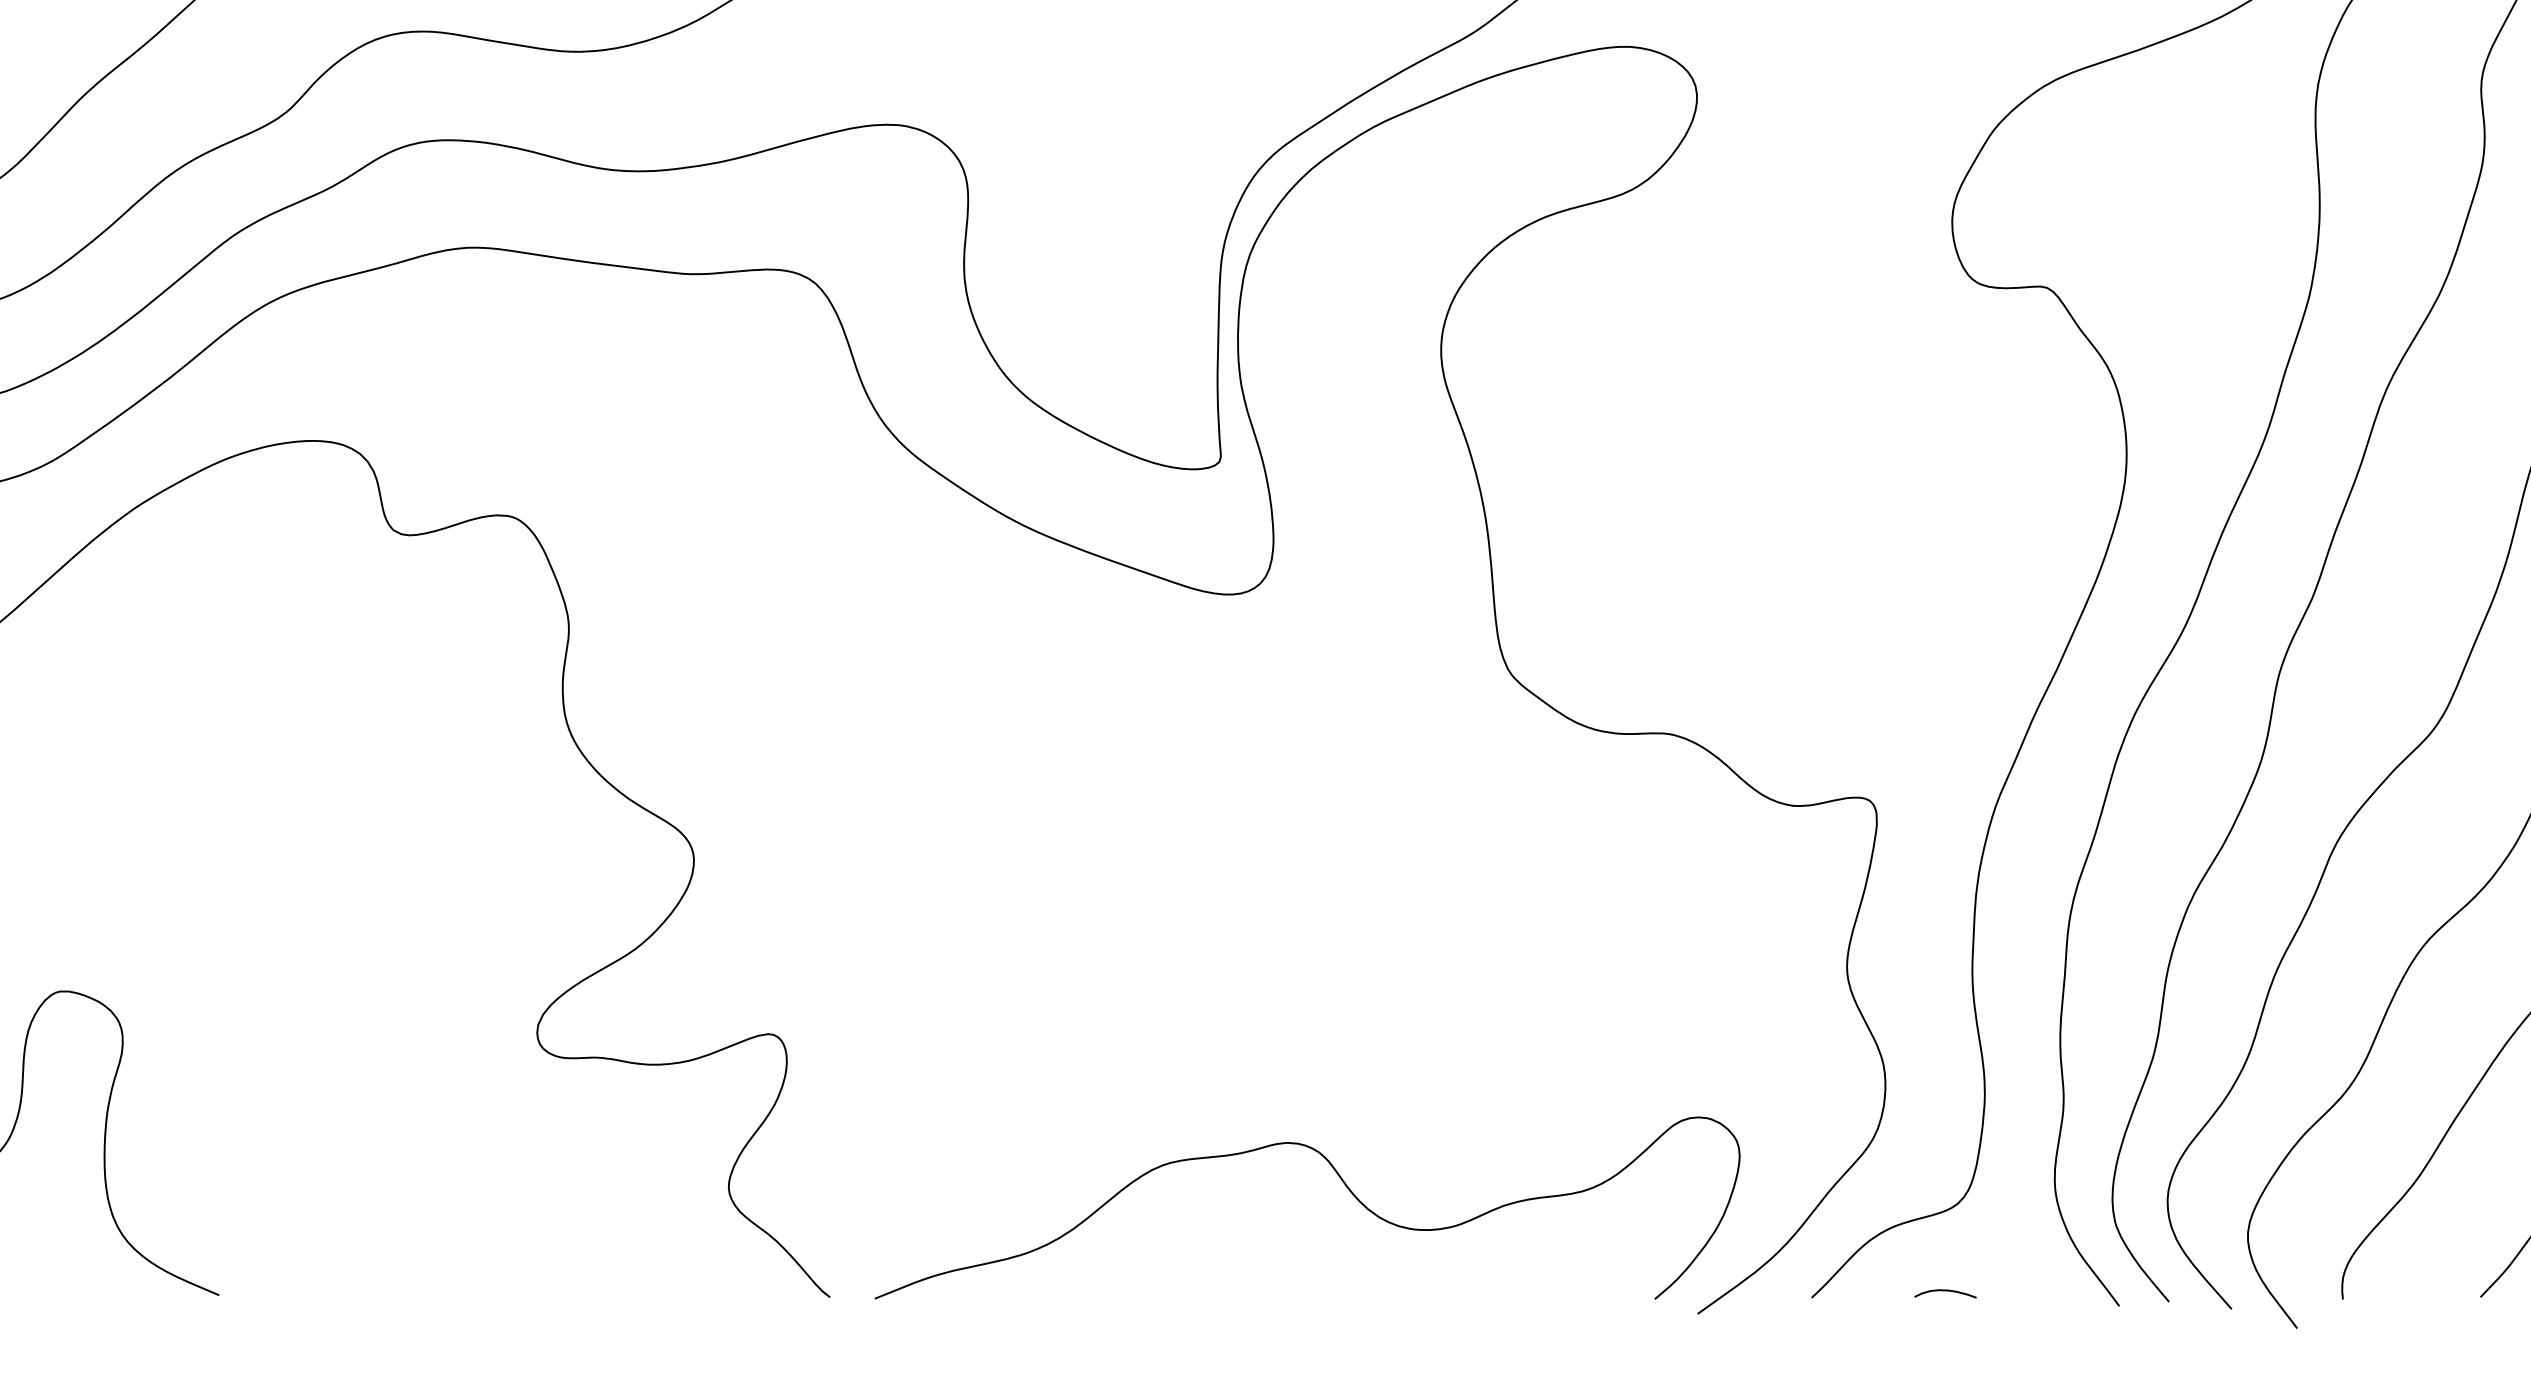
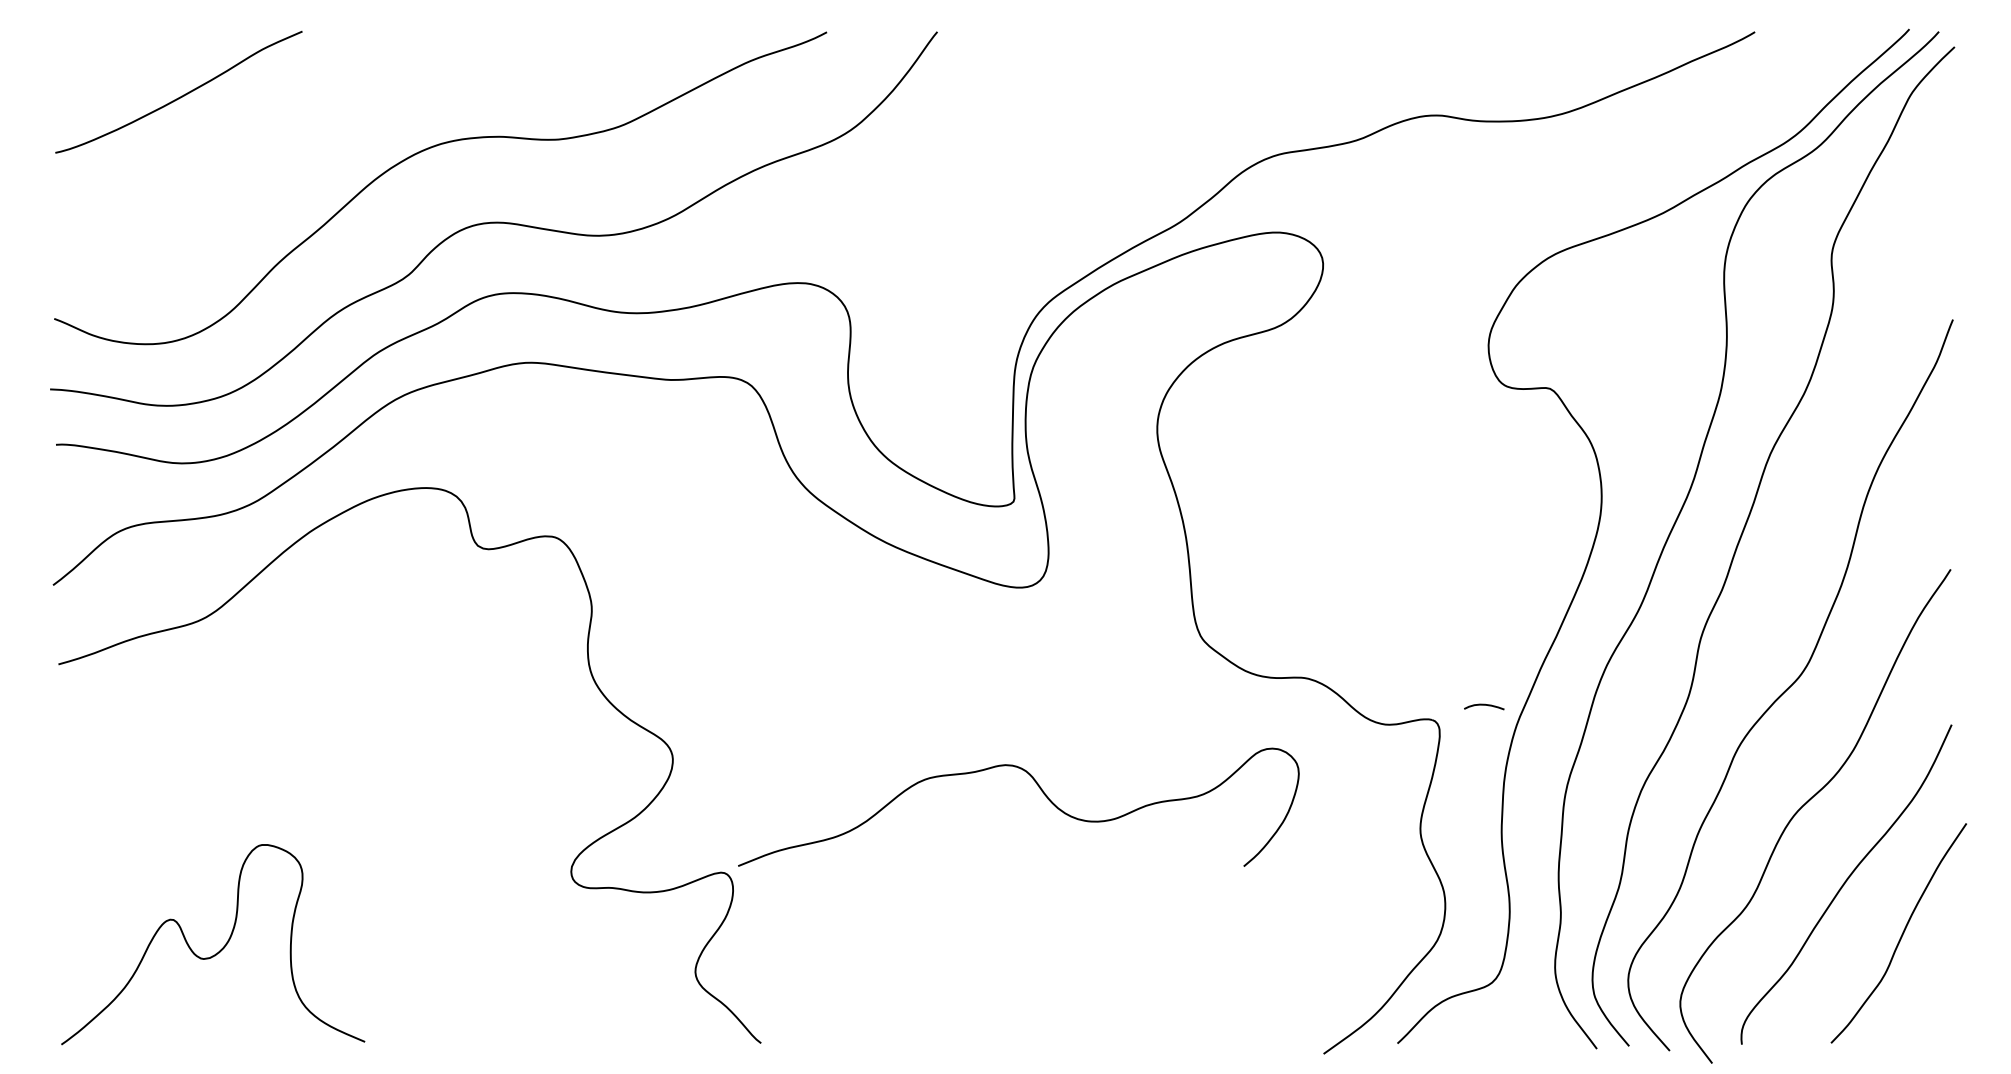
curve: (1342, 1183) -> (1041, 791), moved
curve: (1945, 1291) -> (1484, 705), moved

